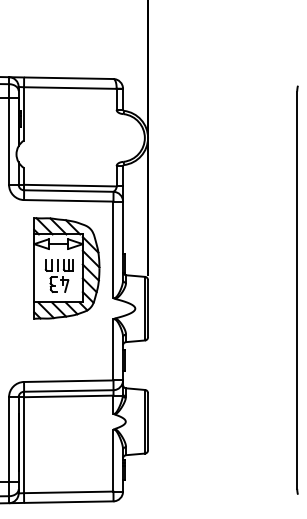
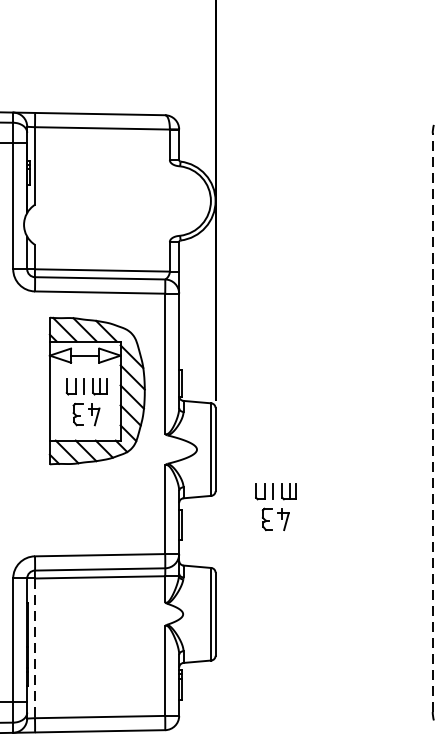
line: (297, 290) -> (433, 423), solid -> dashed
part: (188, 347) -> (274, 506), added
line: (24, 445) -> (35, 648), solid -> dashed

